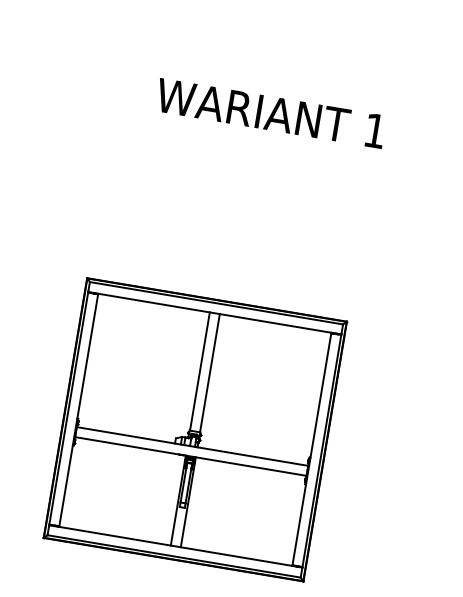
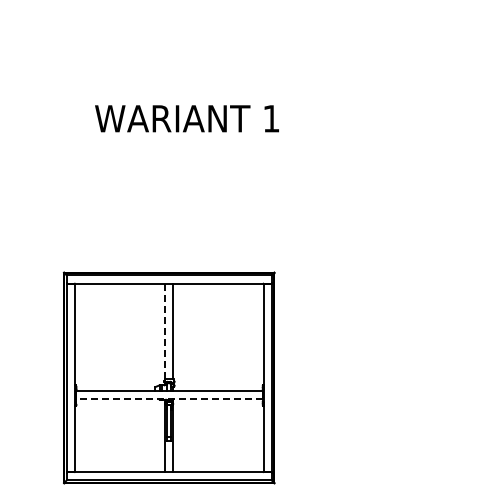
line: (200, 371) -> (165, 331), solid -> dashed
line: (191, 456) -> (169, 399), solid -> dashed

